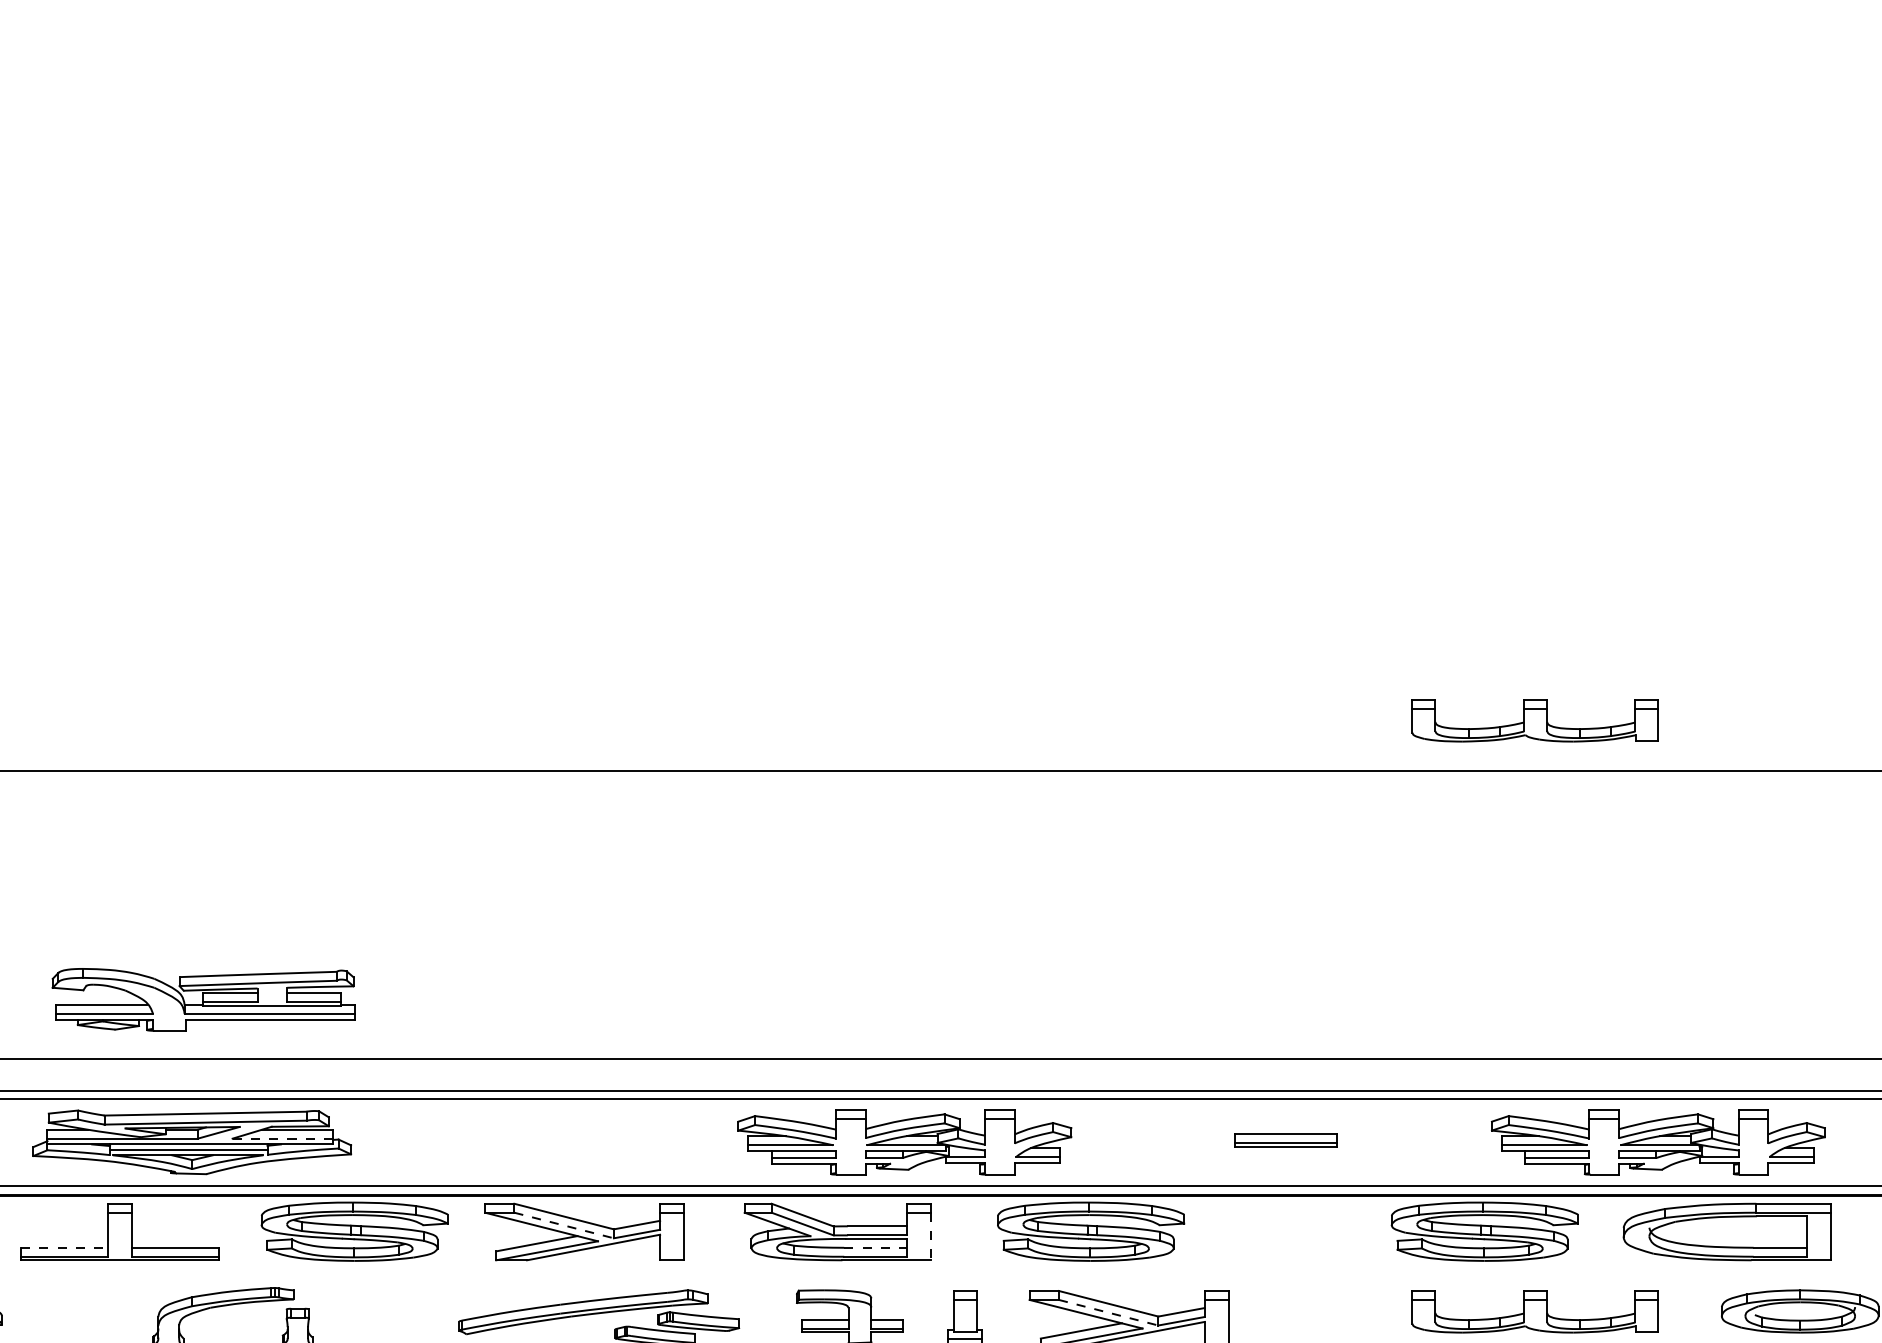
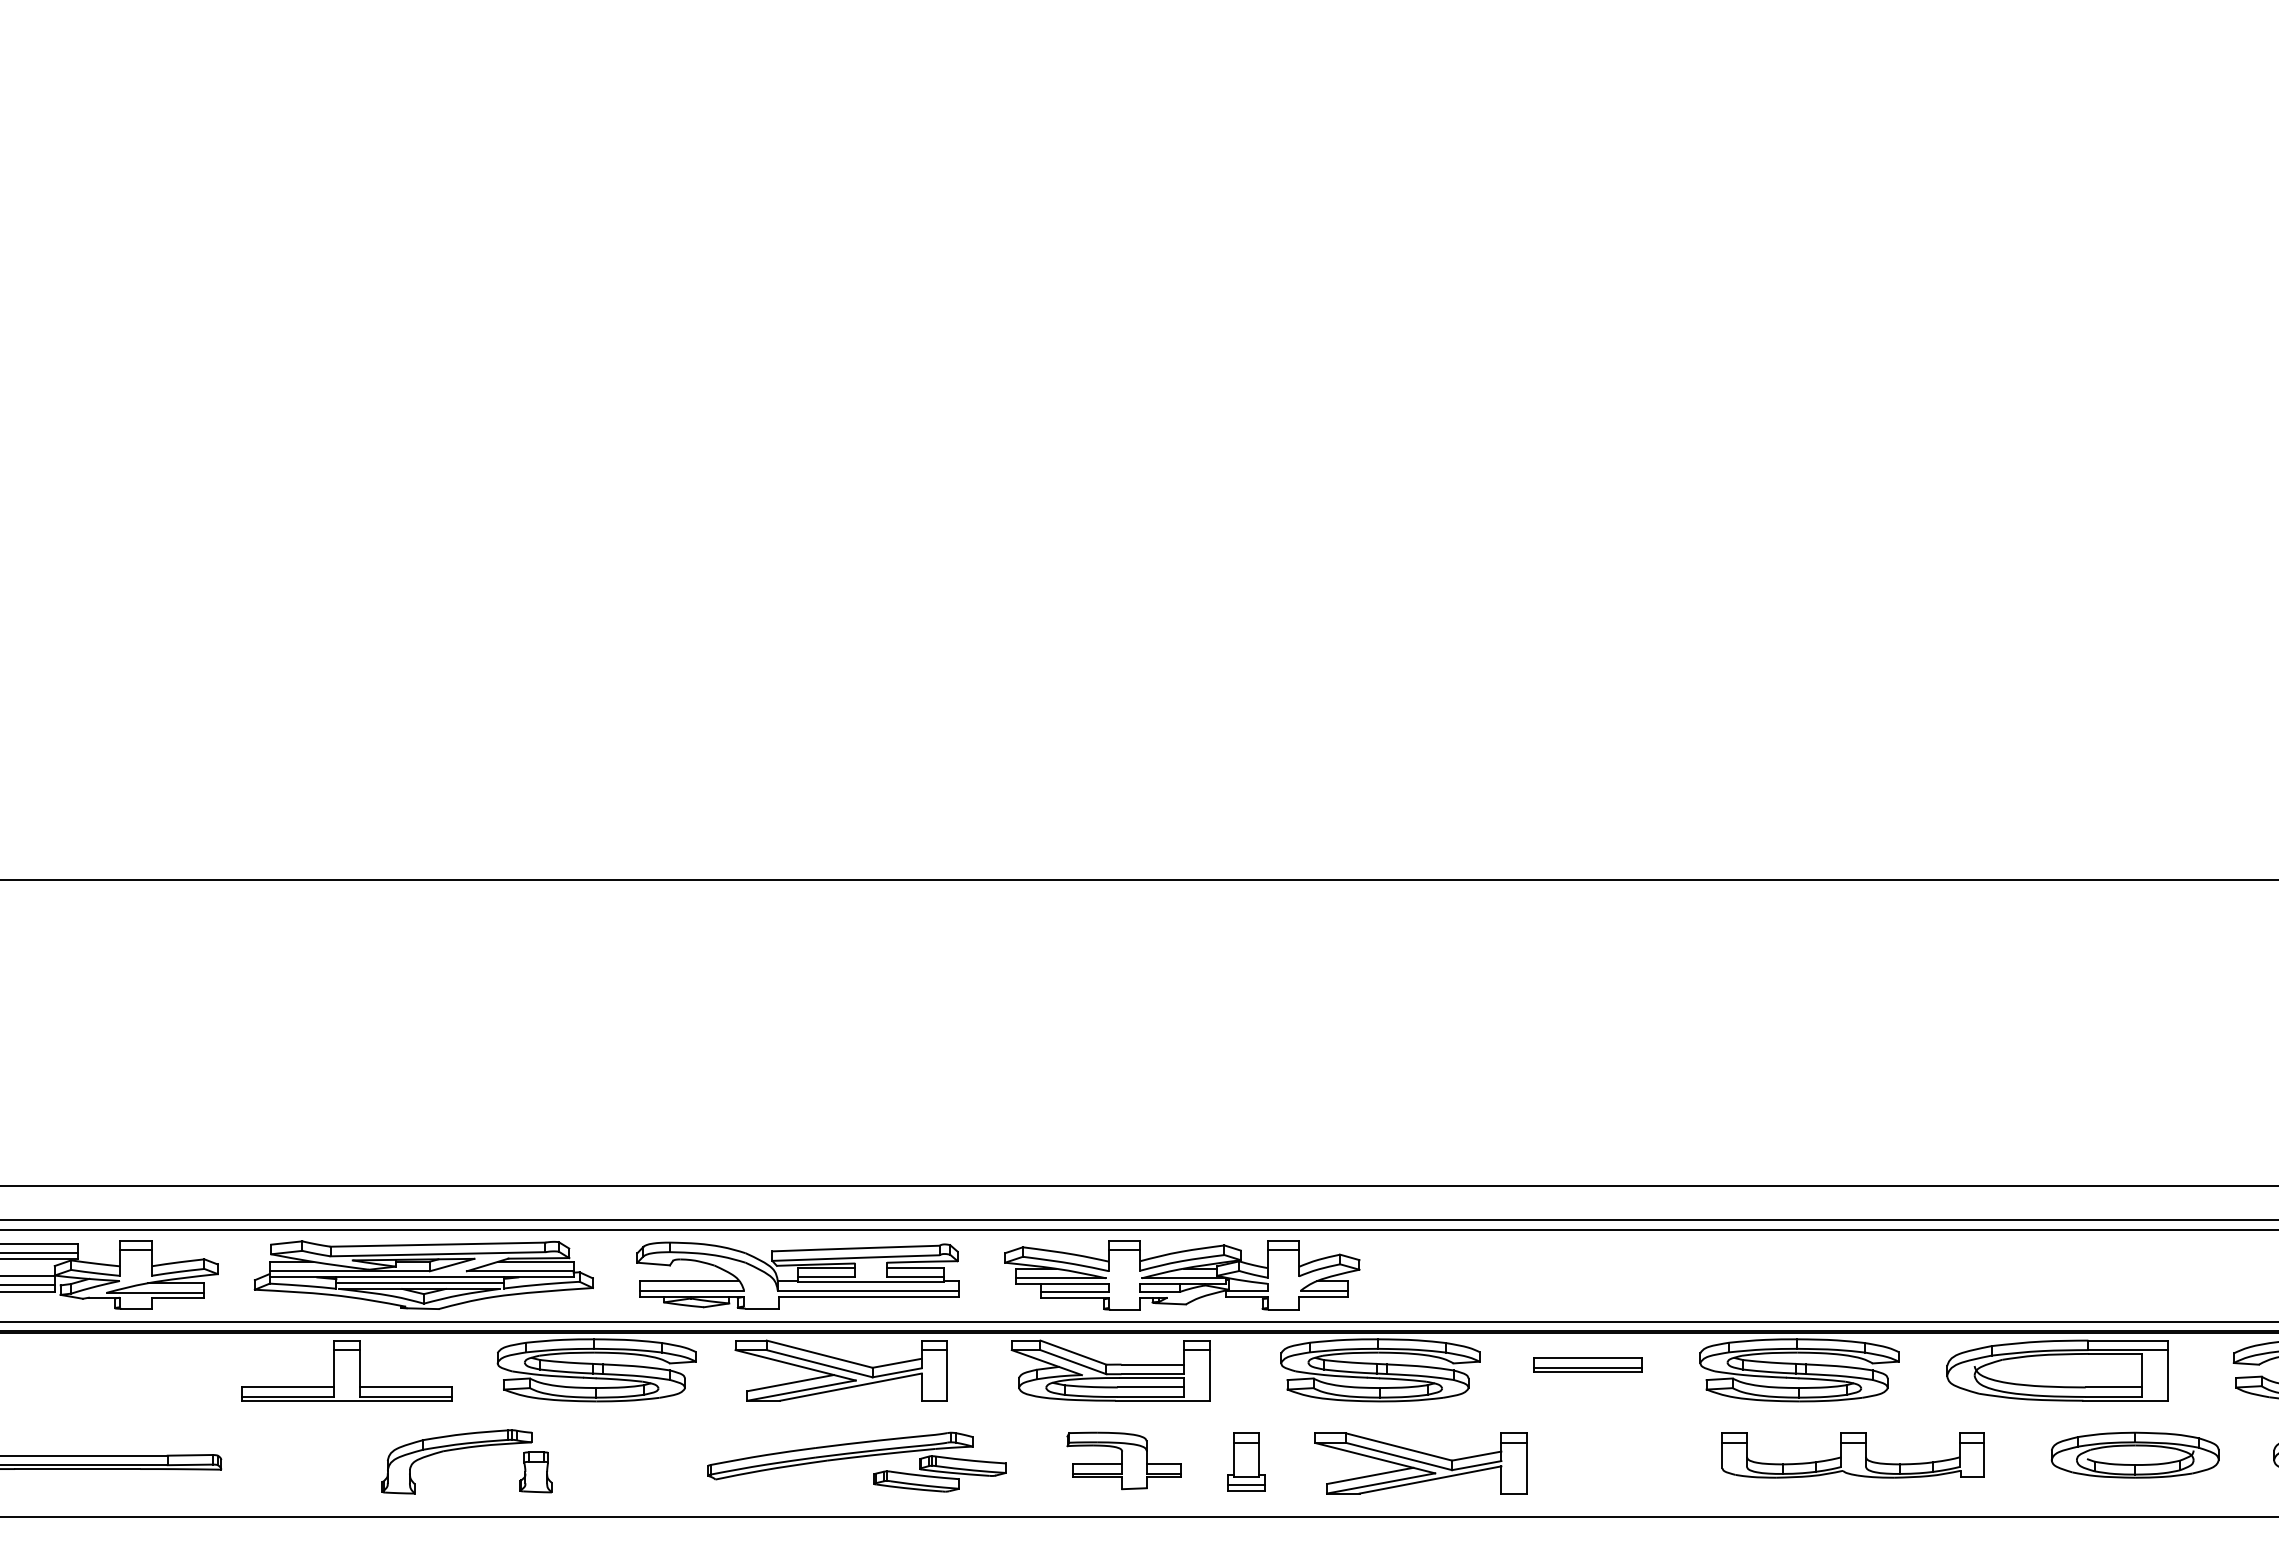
part: (1534, 720) -> (1852, 826), removed
part: (203, 999) -> (797, 1275), moved
line: (283, 1138) -> (520, 1271), dashed -> solid
part: (1285, 1139) -> (1587, 1364), moved
part: (1658, 1142) -> (1984, 1275), removed
line: (563, 1225) -> (819, 1363), dashed -> solid
line: (930, 1236) -> (1209, 1375), dashed -> solid
line: (65, 1247) -> (288, 1387), dashed -> solid
line: (875, 1247) -> (1151, 1387), dashed -> solid
line: (1108, 1312) -> (1399, 1456), dashed -> solid

